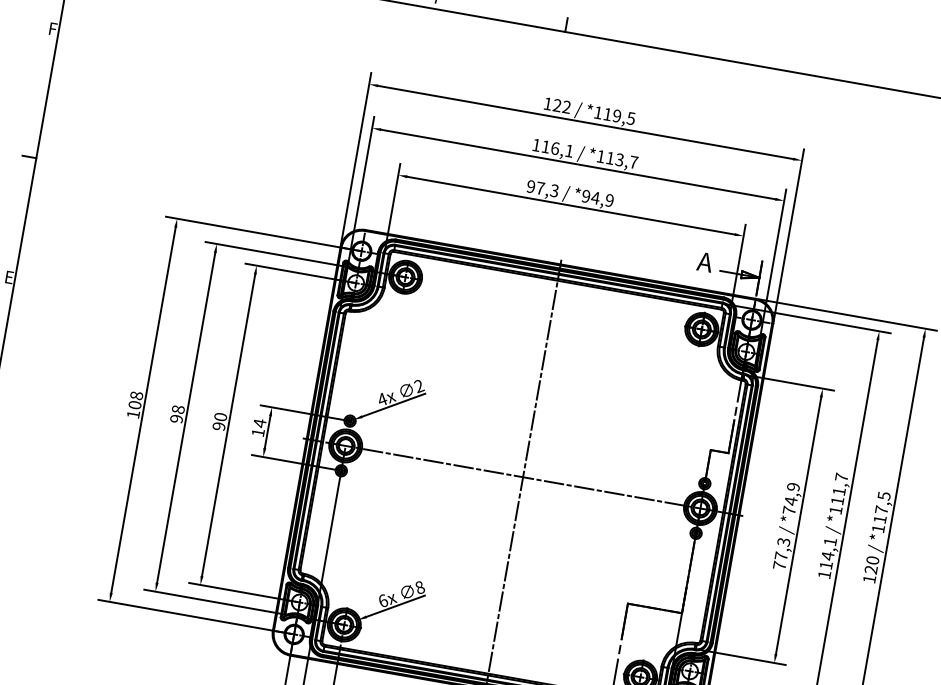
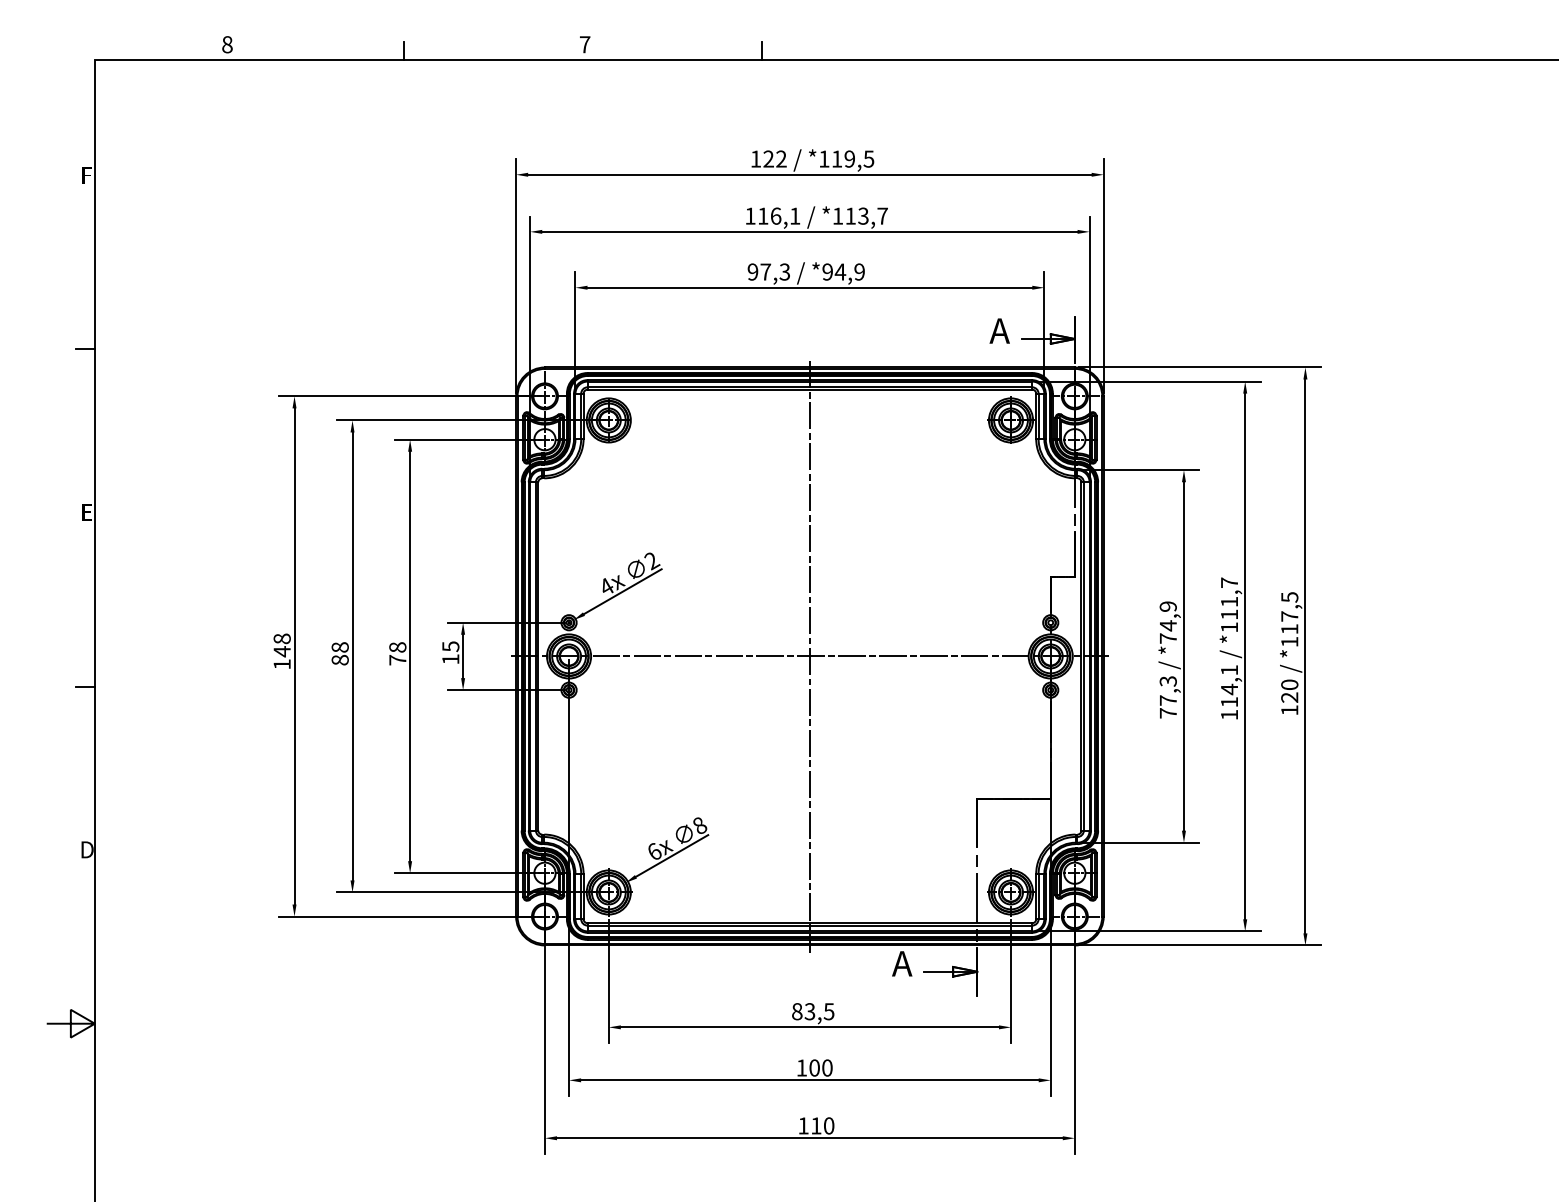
text: (134, 404) -> (281, 651), 108 -> 148
text: (176, 418) -> (339, 659), 98 -> 88
text: (219, 421) -> (397, 653), 90 -> 78
text: (259, 423) -> (450, 646), 14 -> 15

